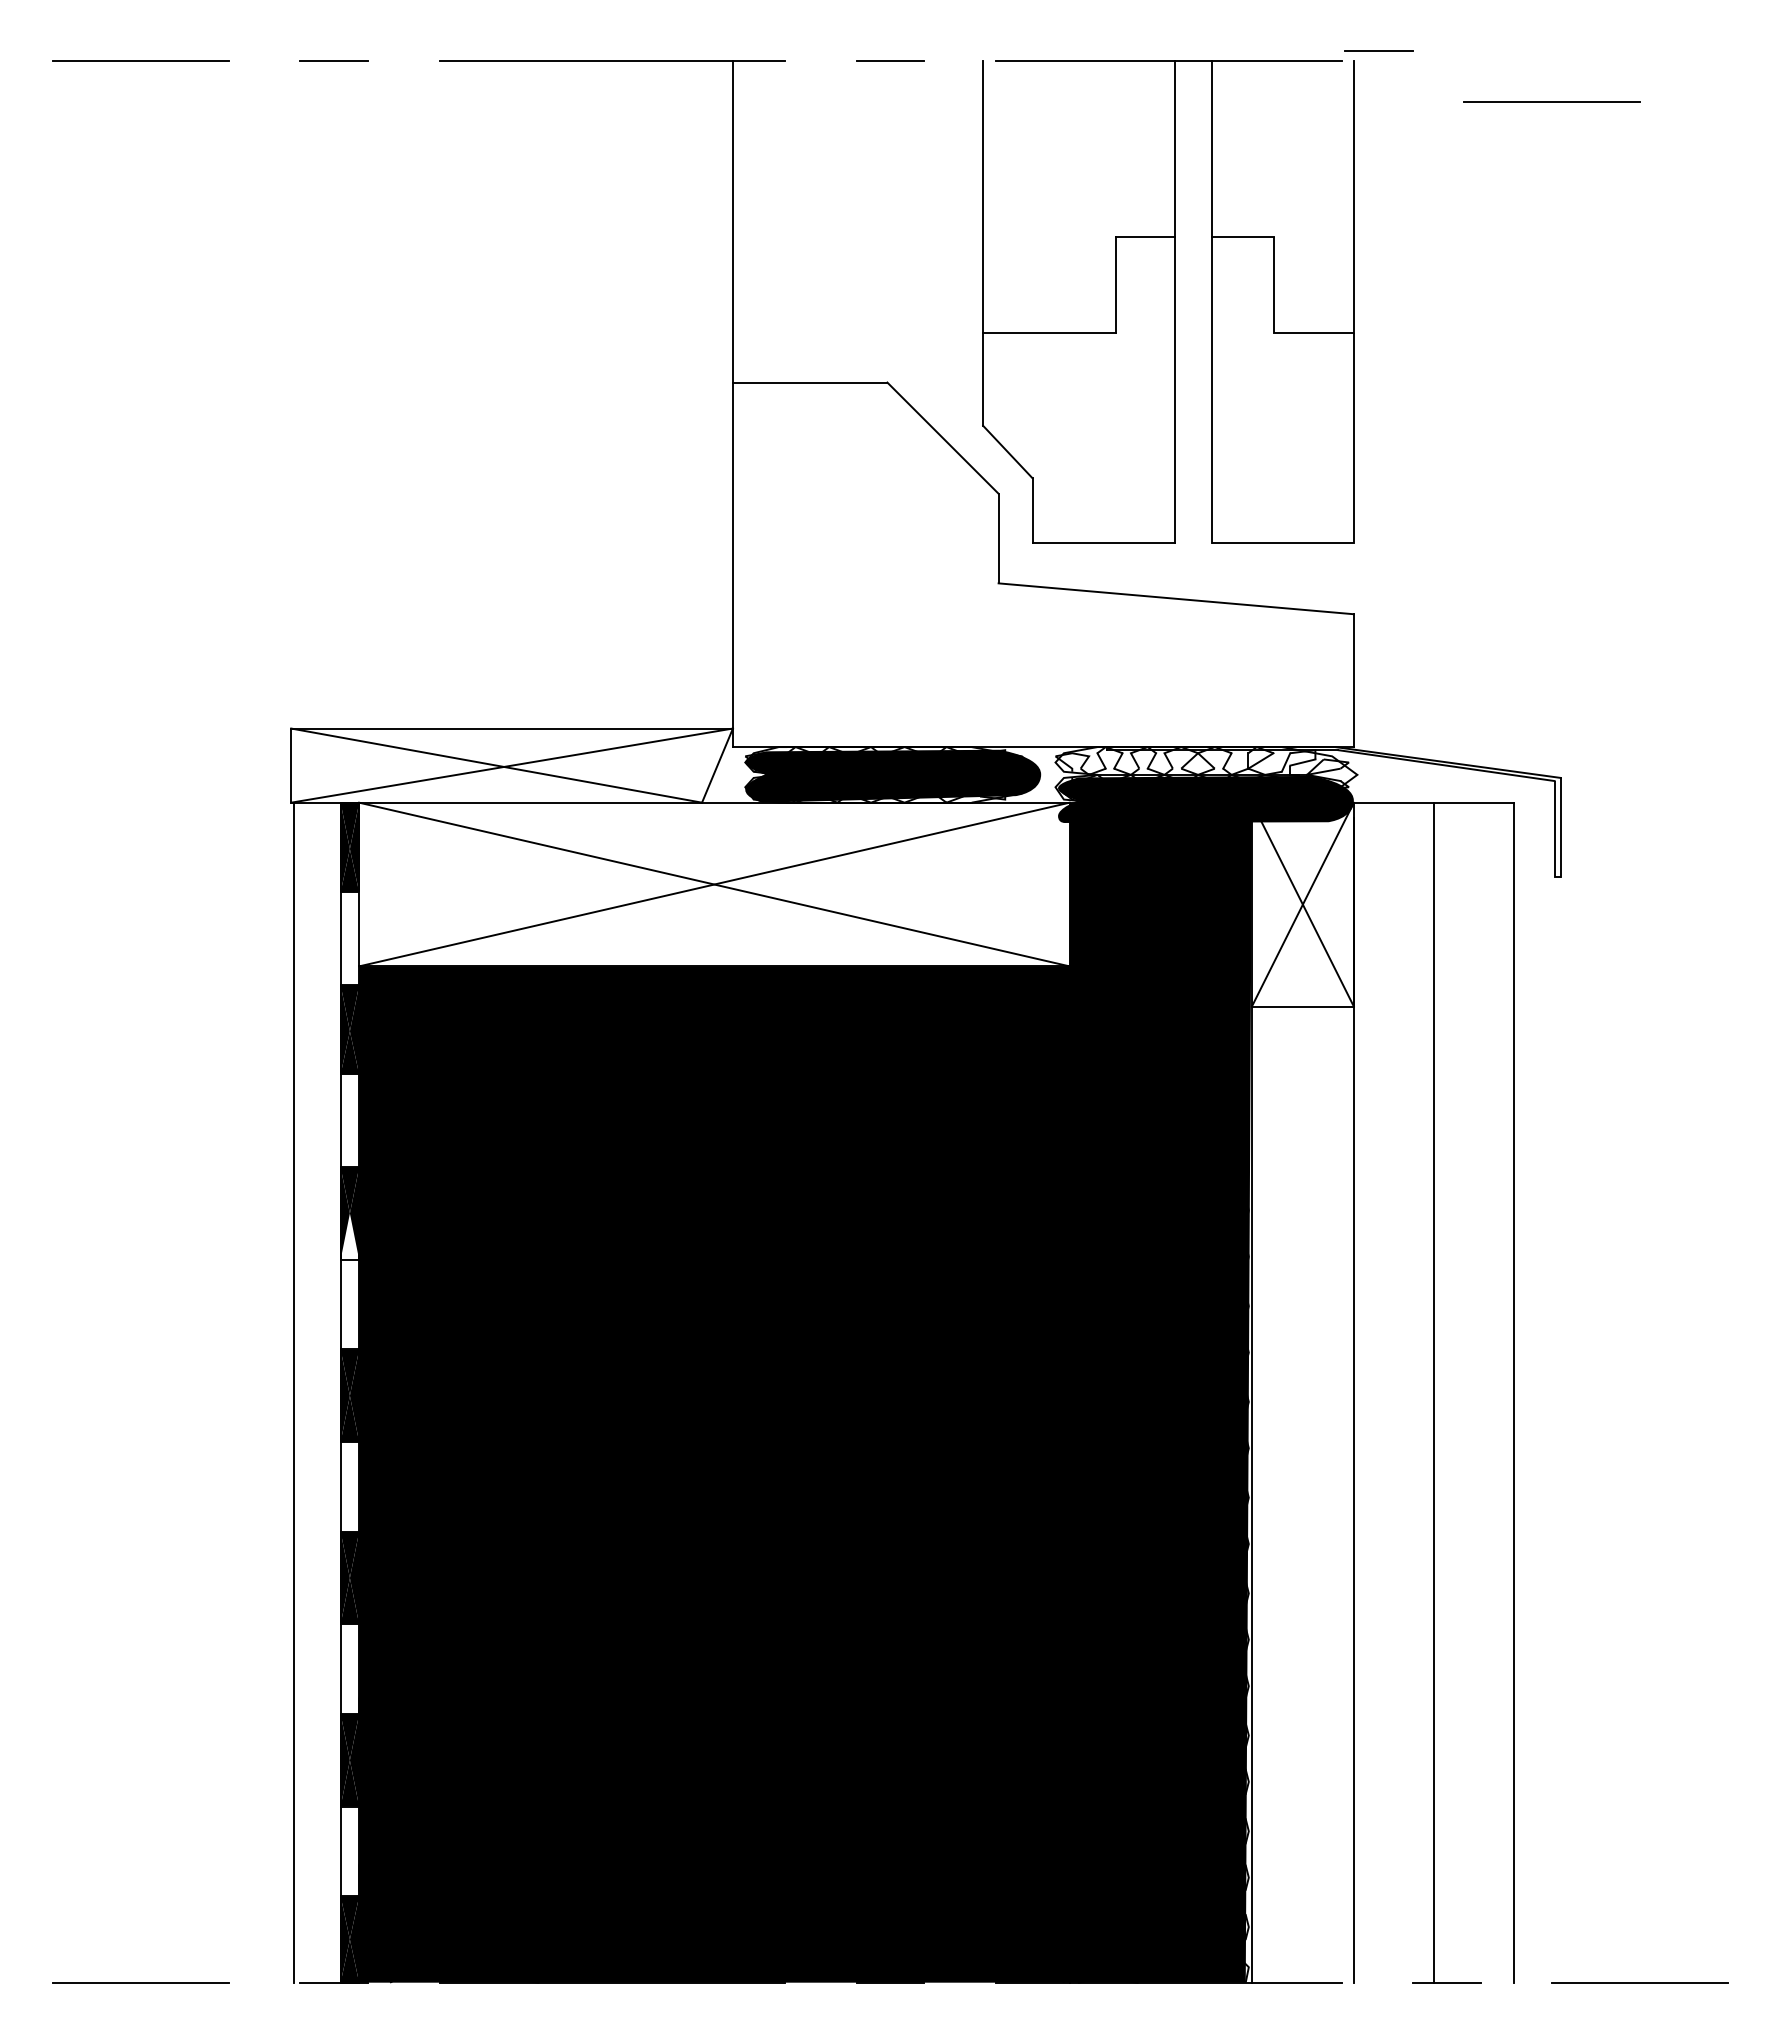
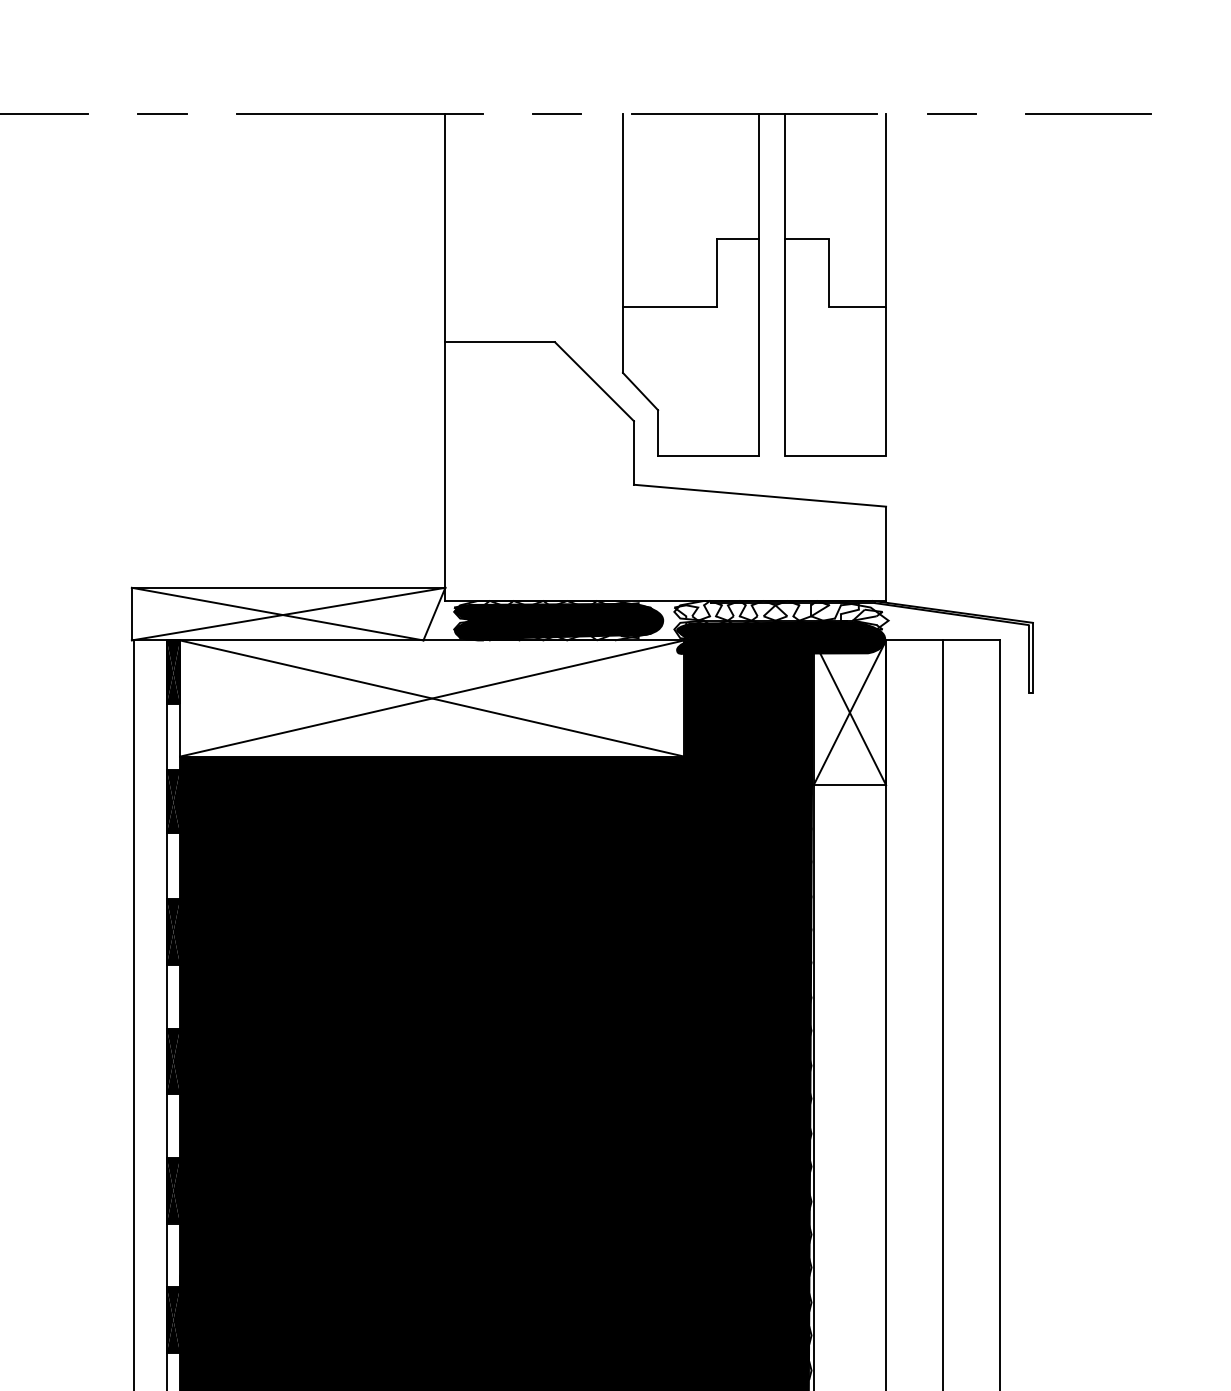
line: (1378, 50) -> (951, 113), moved
line: (1551, 101) -> (1088, 113), moved
fill: (349, 1236) -> (173, 948), added

